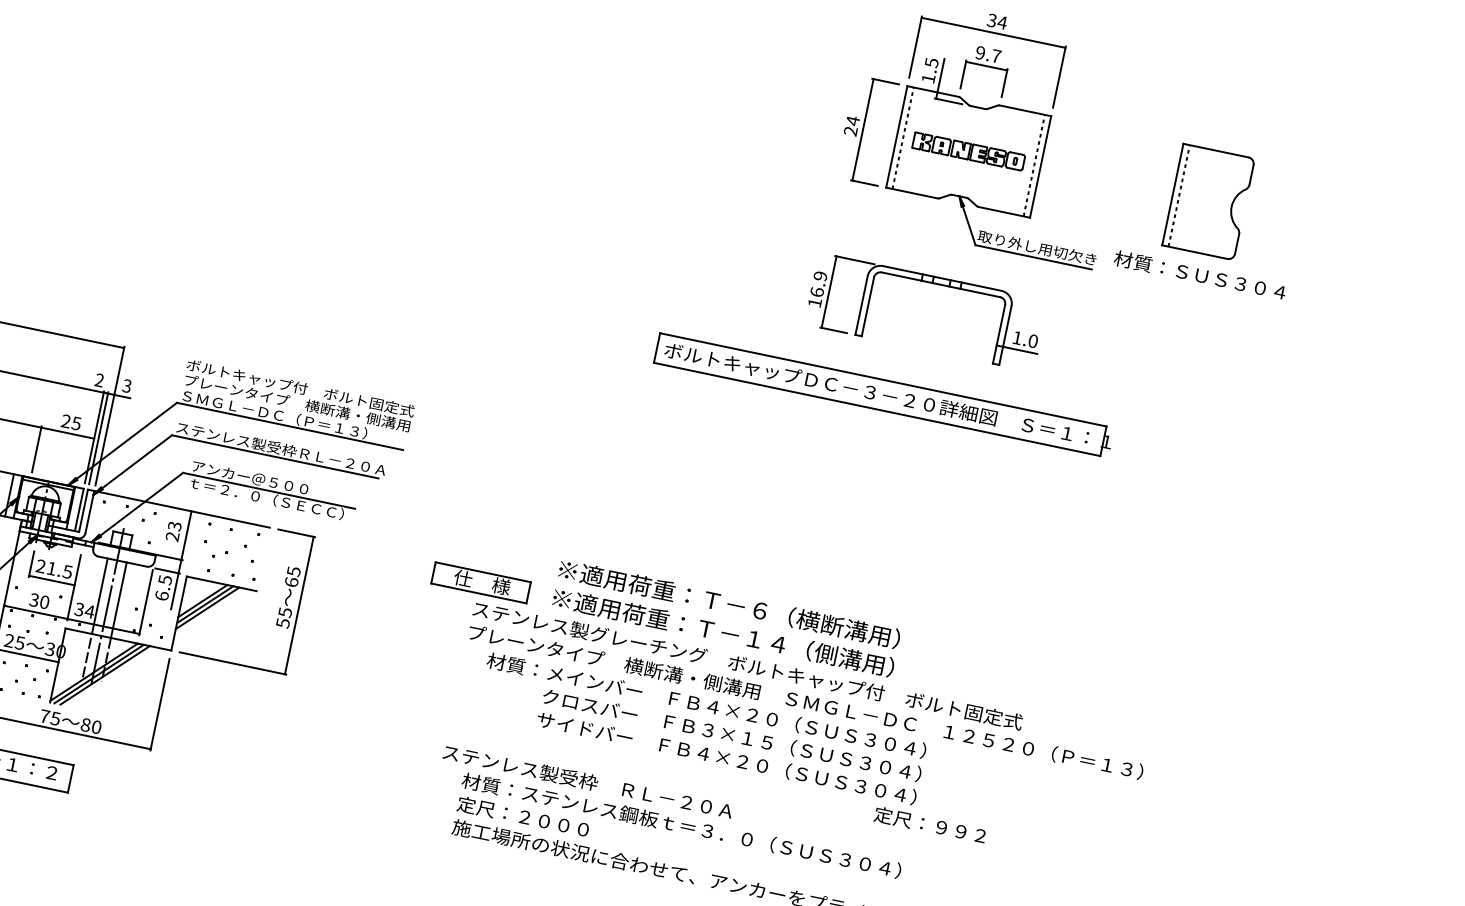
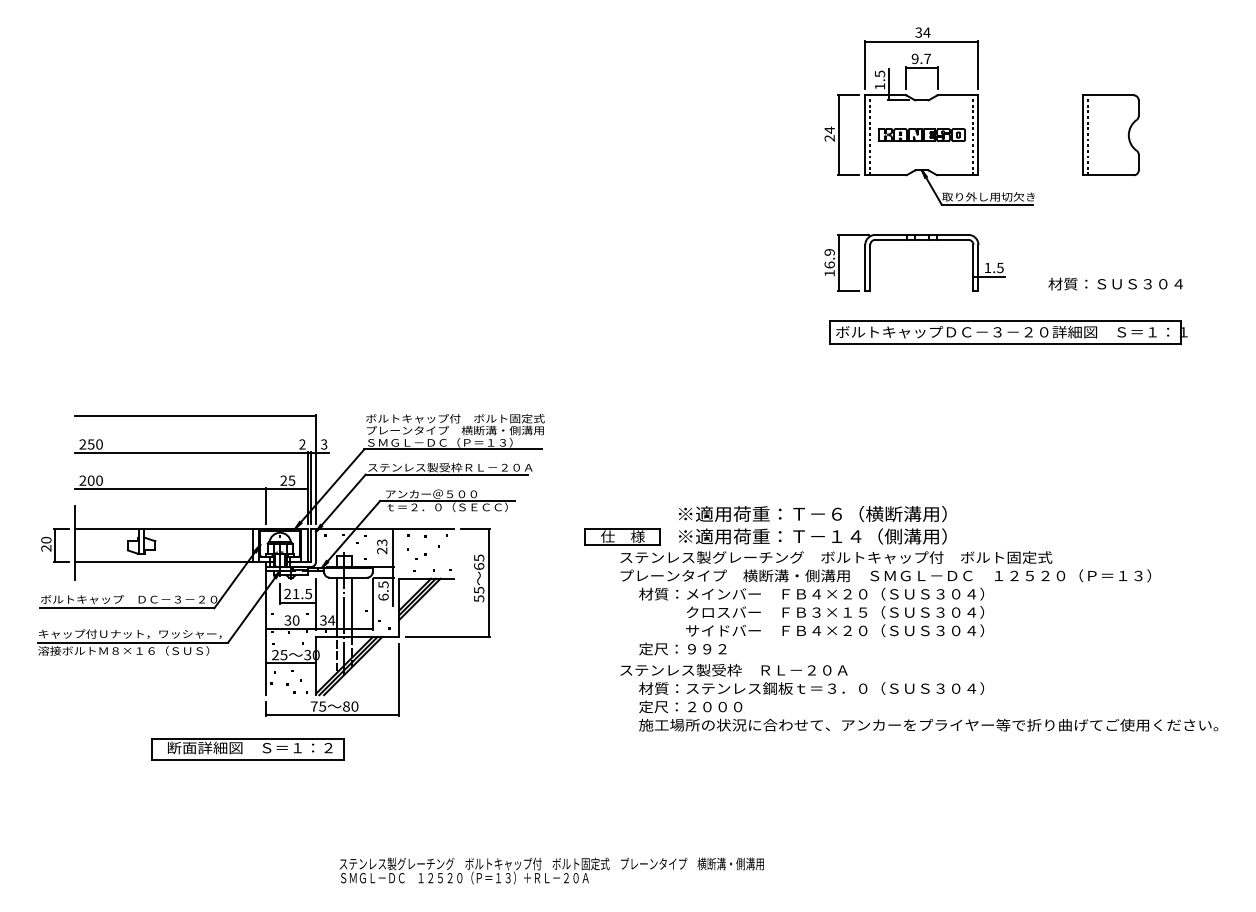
text: (1199, 274) -> (1115, 283), moved
text: (1032, 340) -> (999, 267), 1.0 -> 1.5
part: (884, 395) -> (1008, 332), moved
text: (929, 824) -> (682, 648), moved

